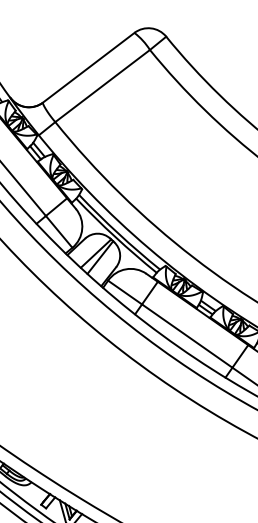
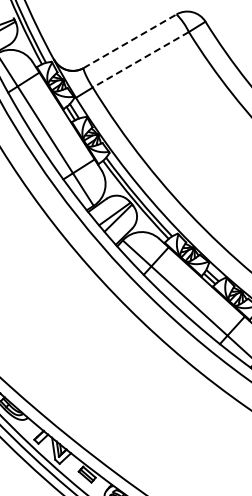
line: (89, 67) -> (130, 41), solid -> dashed
line: (102, 85) -> (140, 59), solid -> dashed

